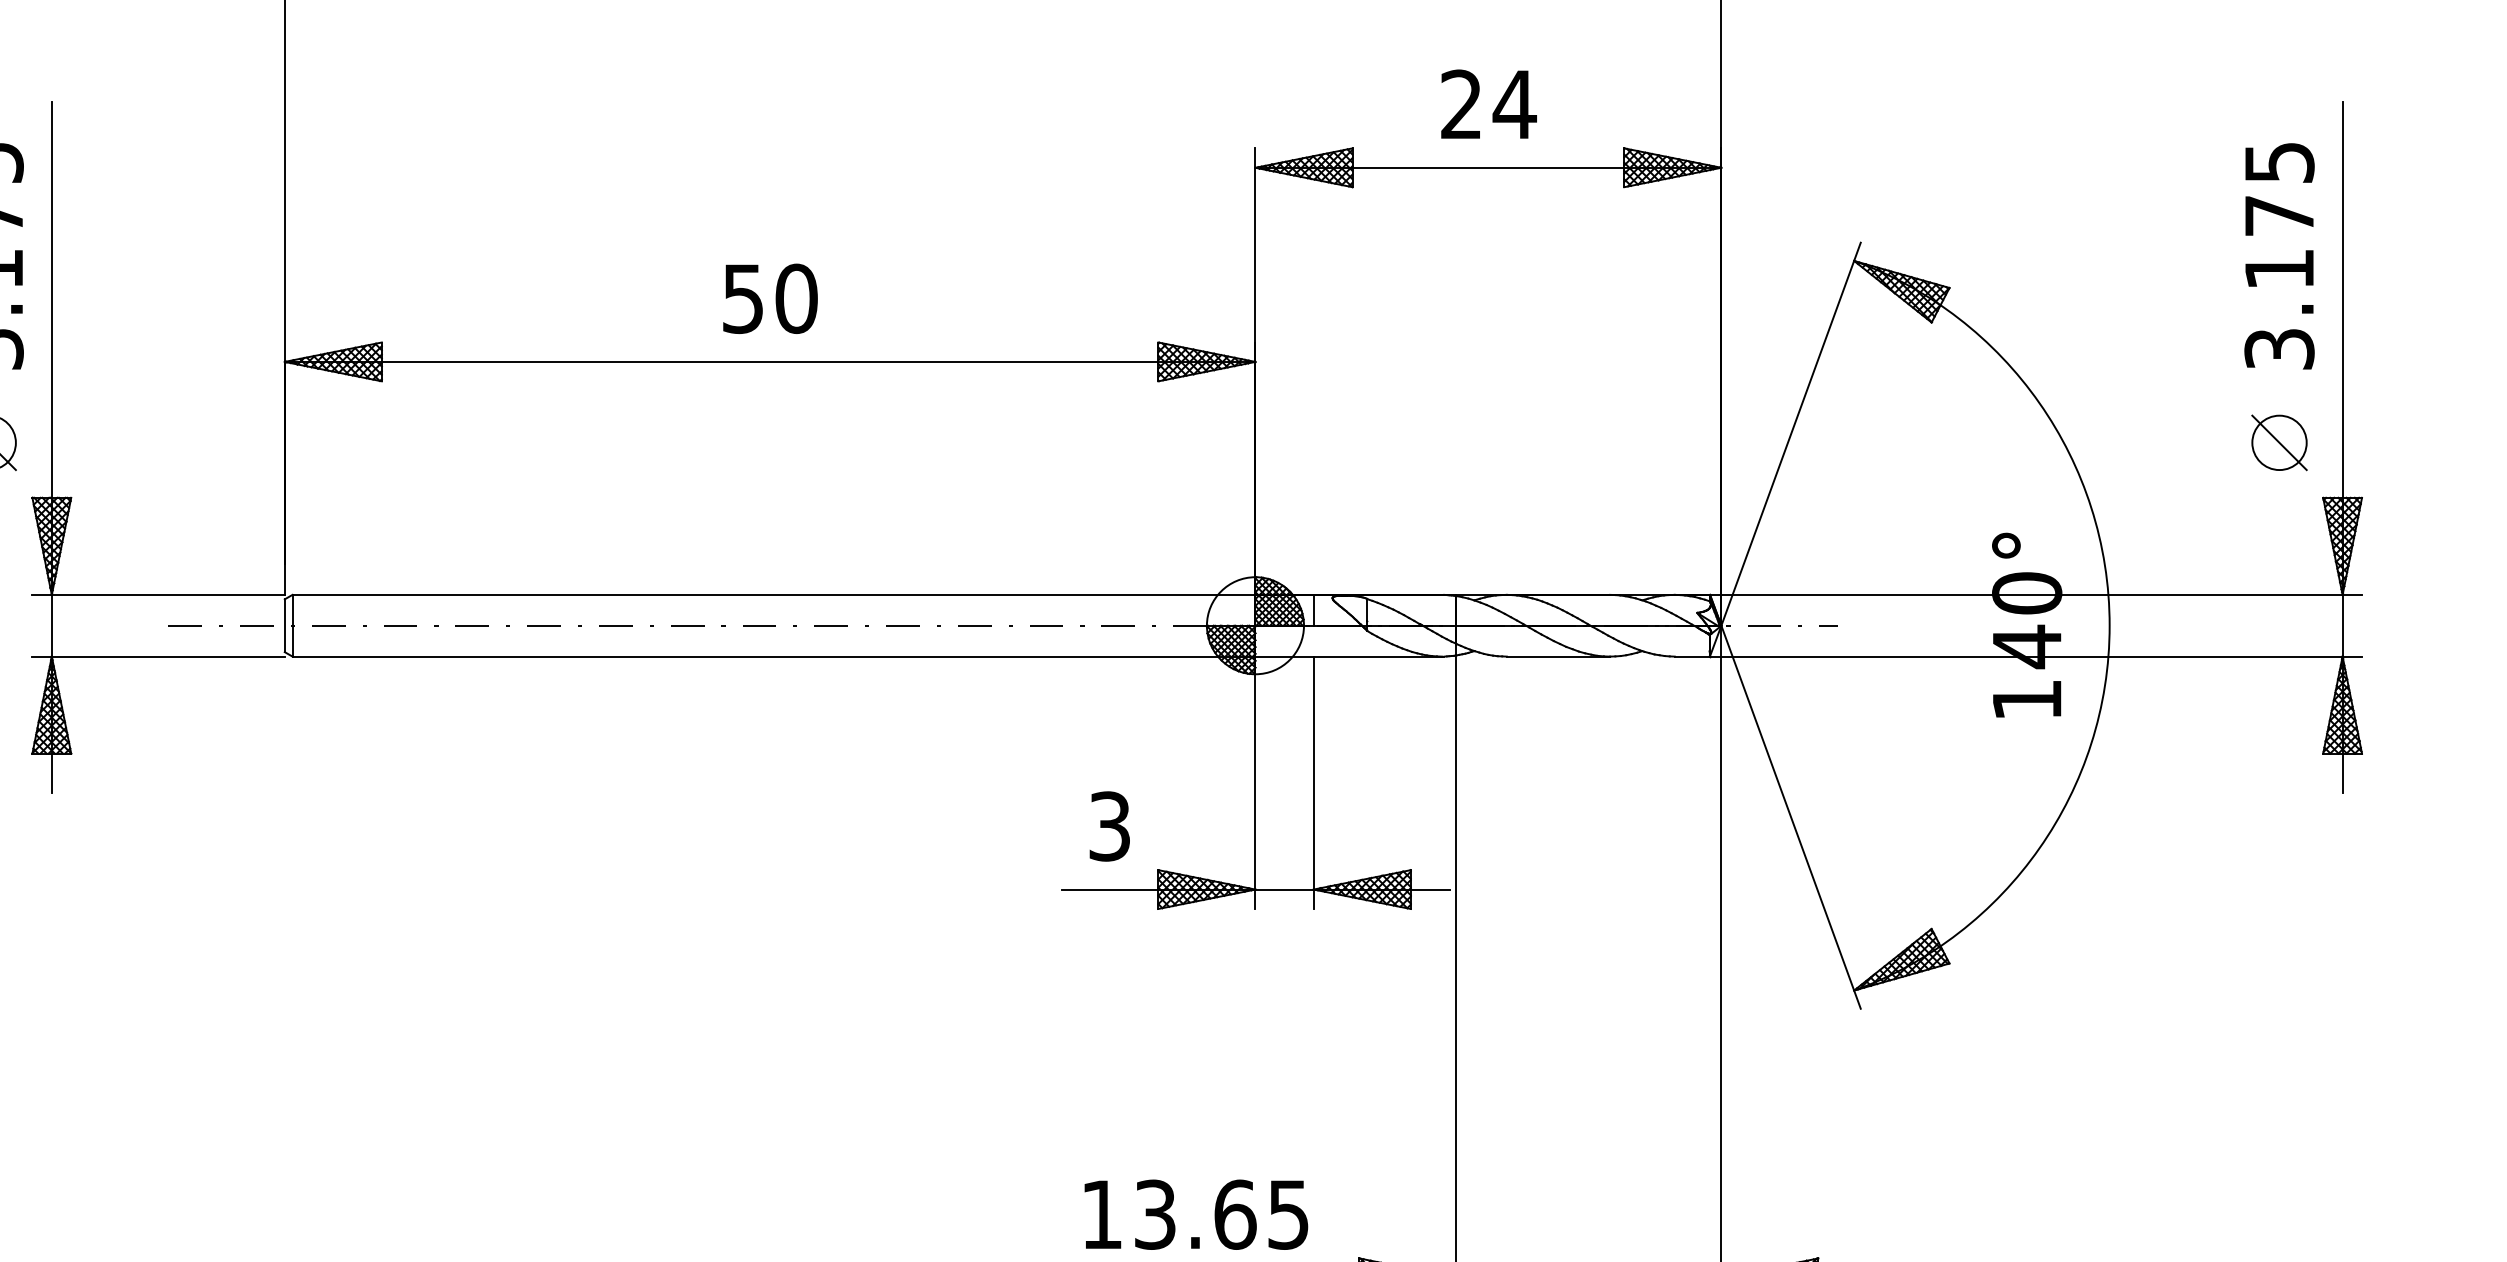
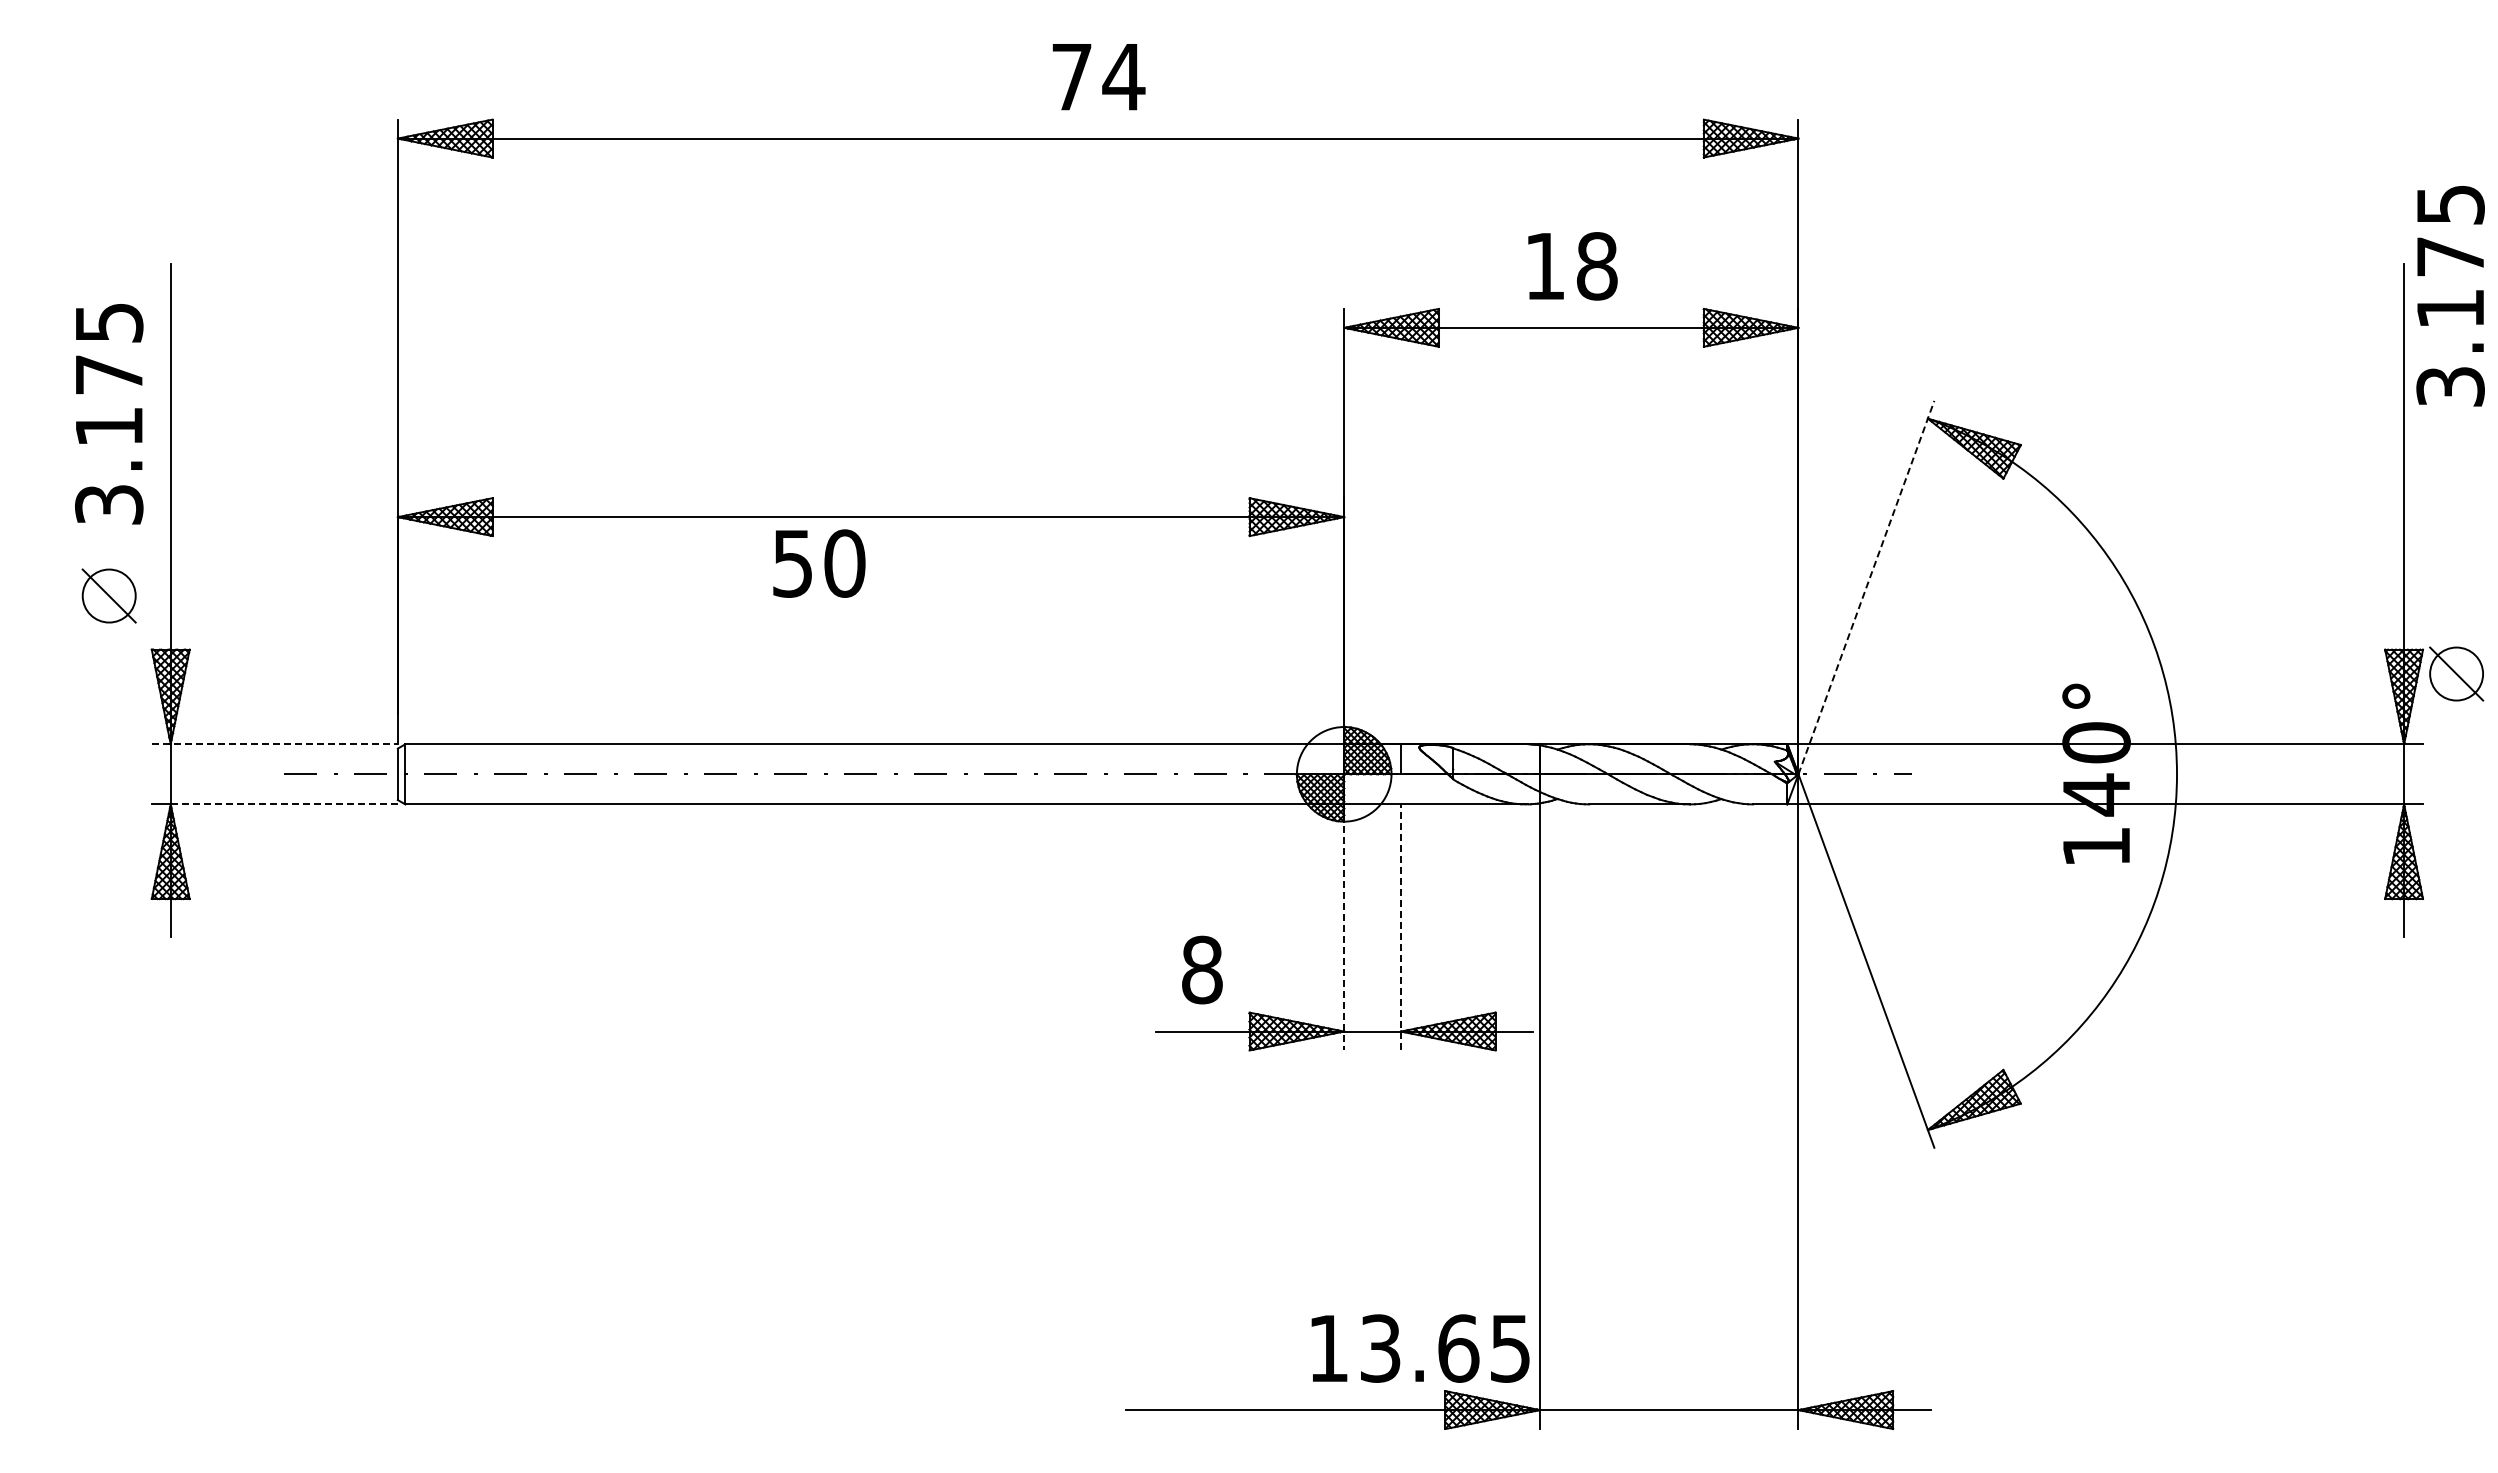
text: (1488, 104) -> (1571, 266), 24 -> 18
text: (2279, 256) -> (2450, 296), moved
text: (770, 298) -> (819, 563), moved
line: (1791, 434) -> (1866, 587), solid -> dashed
part: (2279, 442) -> (2456, 673), moved
line: (159, 595) -> (275, 744), solid -> dashed
line: (168, 656) -> (284, 804), solid -> dashed
line: (1314, 781) -> (1401, 926), solid -> dashed
line: (1255, 782) -> (1344, 927), solid -> dashed
text: (1110, 825) -> (1202, 969), 3 -> 8
text: (1196, 1214) -> (1420, 1348), moved

